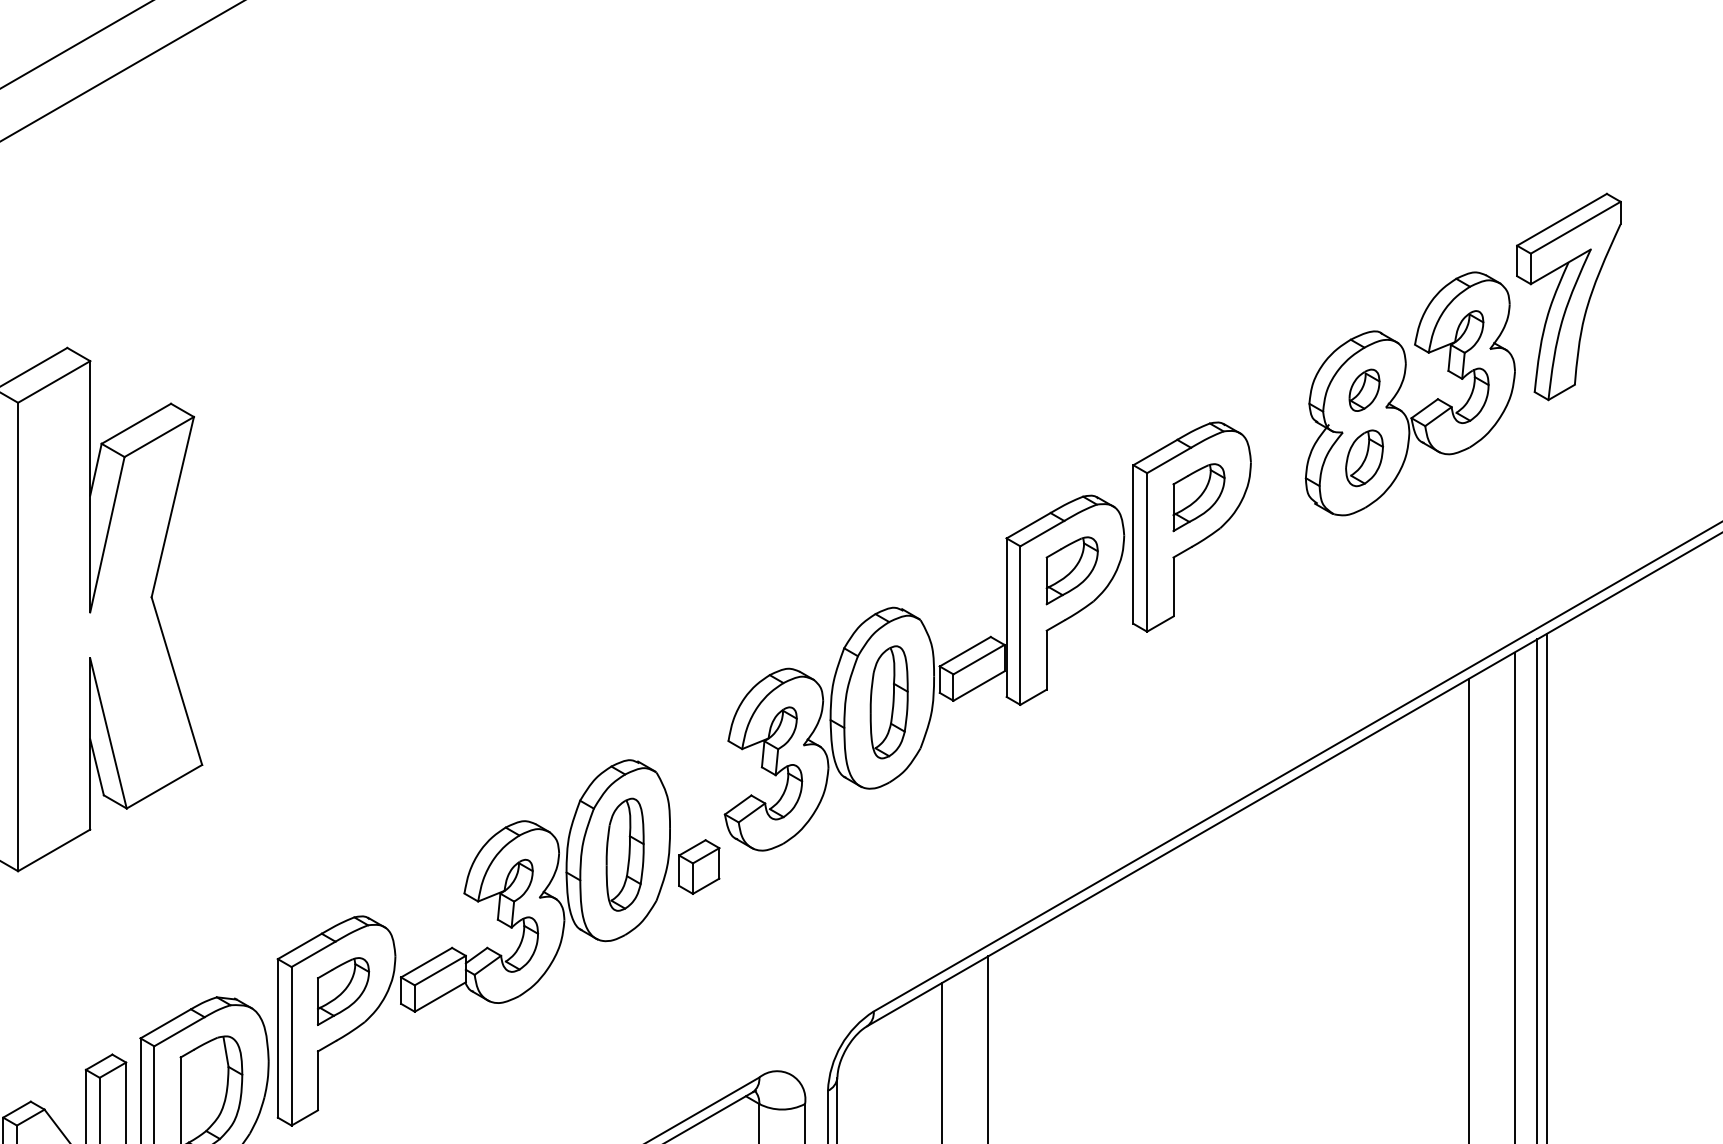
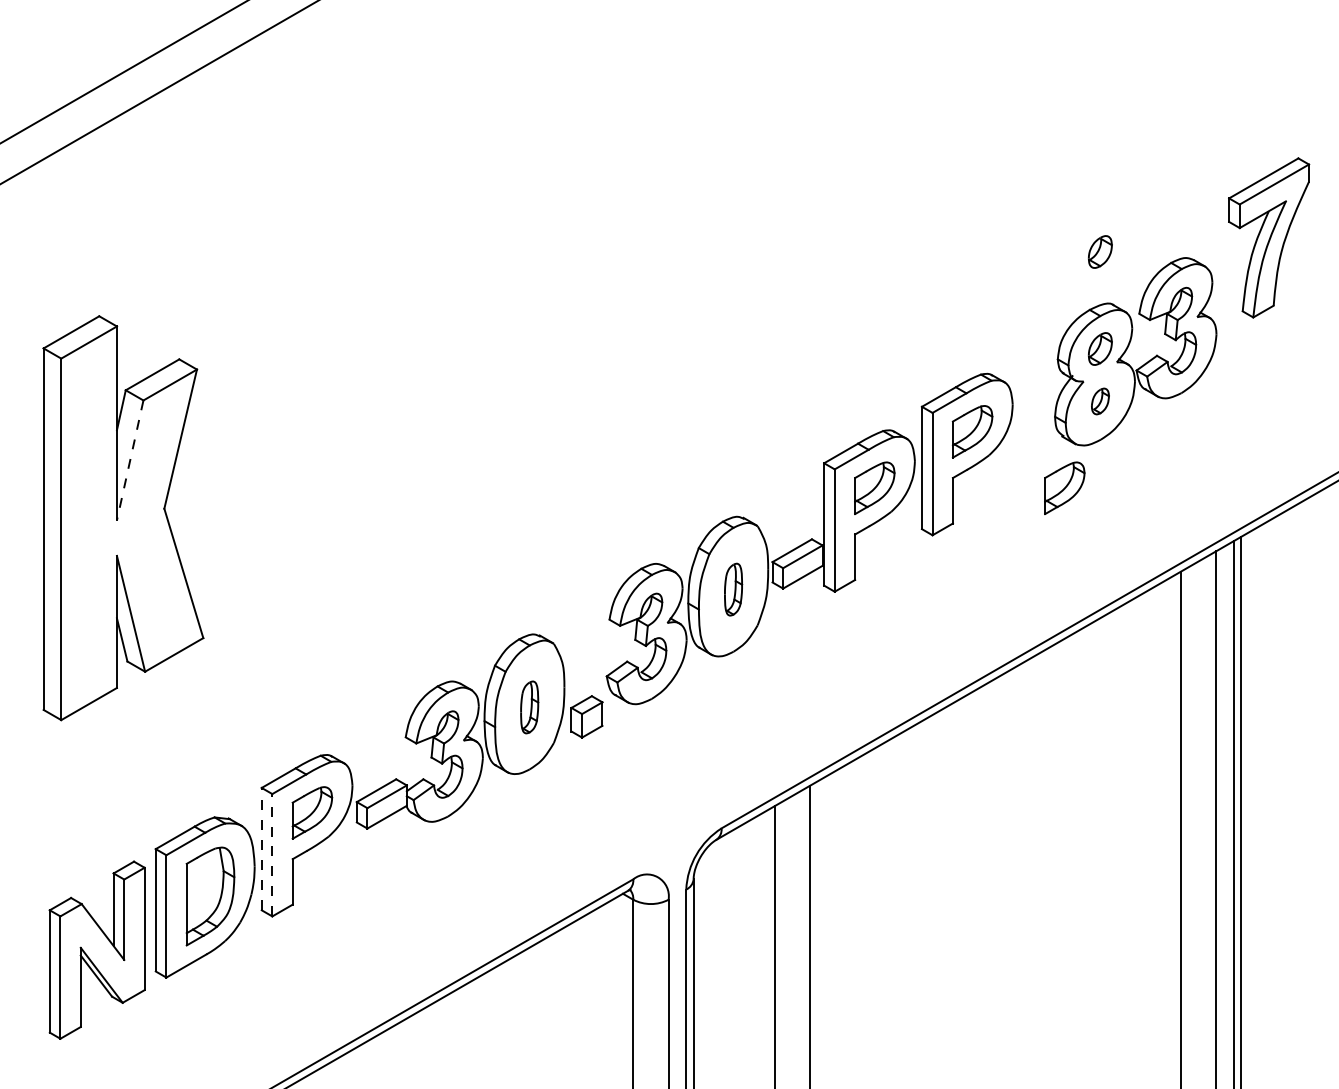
part: (1363, 263) -> (1099, 251), added
part: (1569, 296) -> (1269, 237), moved
part: (1364, 458) -> (1100, 401), size x0.6
line: (107, 534) -> (130, 460), solid -> dashed
part: (1318, 569) -> (1064, 487), added
part: (889, 701) -> (733, 589), size x0.6
part: (624, 854) -> (529, 707), size x0.6
line: (277, 1037) -> (261, 848), solid -> dashed
line: (291, 1045) -> (272, 854), solid -> dashed

